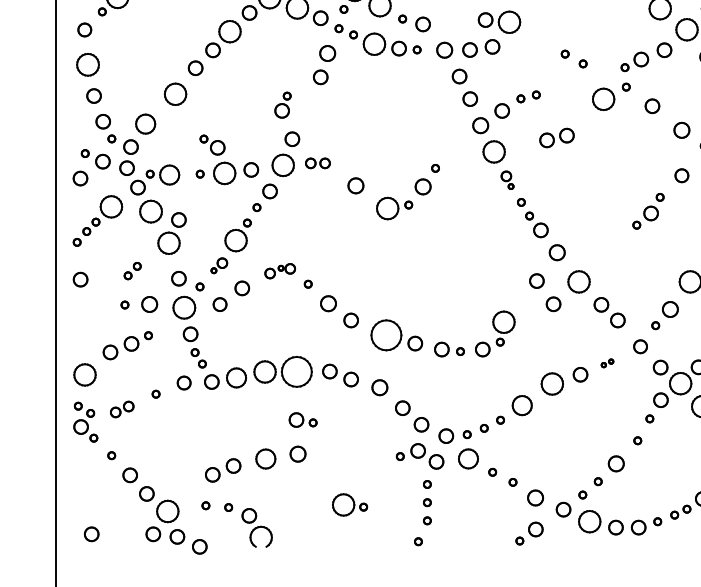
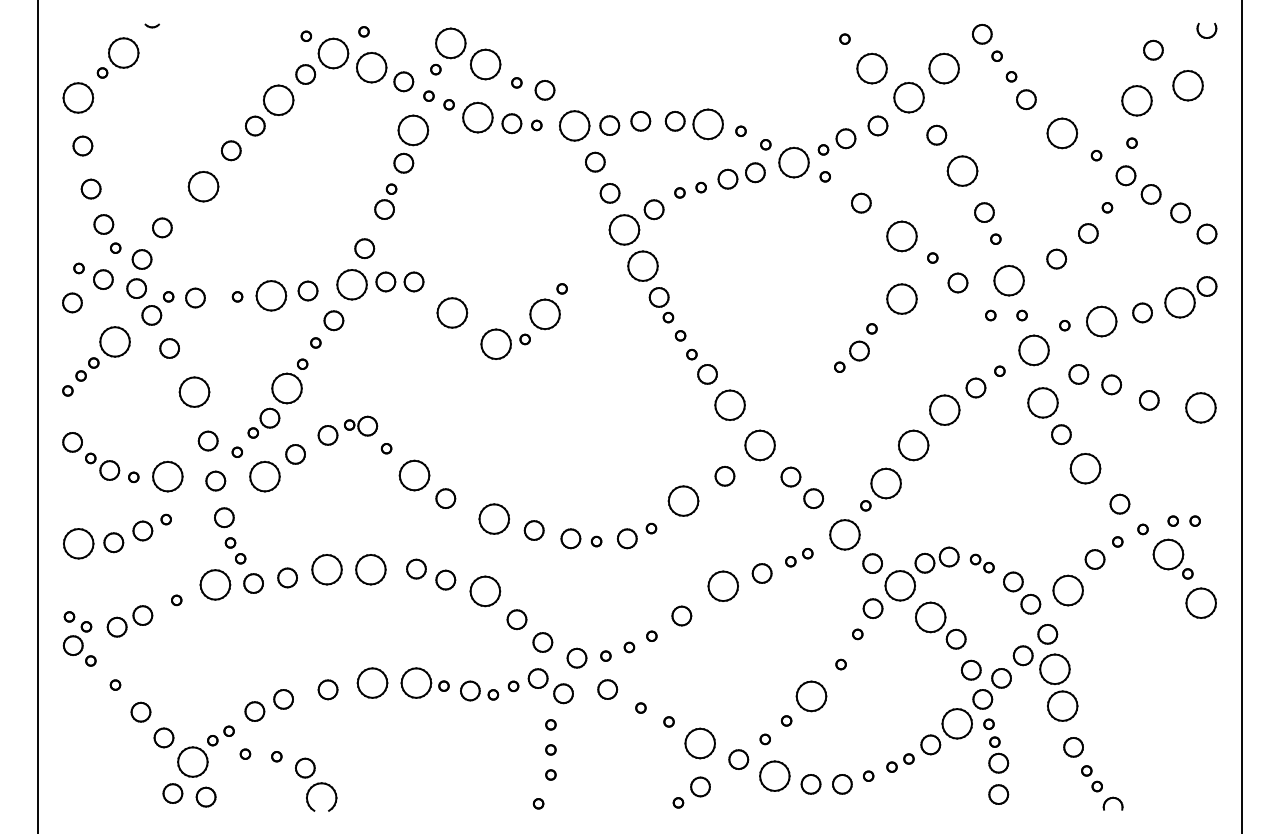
part: (498, 22) -> (693, 124), moved
part: (84, 29) -> (78, 97), size x1.67
part: (444, 49) -> (574, 125), size x1.43
part: (327, 53) -> (413, 130), size x1.43
part: (87, 64) -> (82, 145), size x0.62
part: (603, 99) -> (793, 162), moved
part: (282, 105) -> (385, 201), moved
part: (145, 123) -> (162, 227), size x0.71
part: (480, 125) -> (624, 229), size x1.43
part: (681, 130) -> (901, 236), size x1.43
part: (556, 137) -> (741, 175), moved
part: (212, 144) -> (102, 466), moved
part: (317, 163) -> (399, 281), size x1.43
part: (169, 174) -> (195, 297), size x0.71
part: (681, 175) -> (901, 298), size x1.67
part: (507, 180) -> (661, 305), size x1.43
part: (356, 185) -> (452, 312), size x1.43
part: (422, 186) -> (544, 314), size x1.43
part: (150, 211) -> (169, 348), size x0.62
part: (178, 219) -> (207, 359), removed
part: (556, 252) -> (729, 404), size x1.43
part: (219, 265) -> (263, 422), size x1.43
part: (132, 271) -> (144, 430), removed
part: (279, 271) -> (347, 430), size x1.43
part: (536, 281) -> (701, 444), removed
part: (328, 303) -> (414, 475), size x1.43
part: (149, 304) -> (167, 476), size x1.43
part: (219, 304) -> (264, 476), size x1.67
part: (184, 307) -> (215, 480), size x0.62
part: (669, 309) -> (885, 483), size x1.43
part: (503, 321) -> (683, 500), moved
part: (385, 334) -> (493, 518), size x0.71
part: (640, 346) -> (844, 534), size x1.67
part: (607, 363) -> (799, 557), size x1.67
part: (296, 371) -> (370, 569), size x0.71
part: (84, 374) -> (78, 543), moved
part: (236, 377) -> (287, 577), size x0.71
part: (184, 382) -> (215, 584), size x1.67
part: (379, 387) -> (485, 591), size x1.43
part: (522, 405) -> (681, 615), size x0.71
part: (121, 409) -> (129, 621), size x1.43
part: (303, 419) -> (479, 690), moved
part: (298, 453) -> (372, 682), size x1.43
part: (265, 458) -> (327, 689), size x0.71
part: (468, 458) -> (607, 689), size x0.71
part: (616, 463) -> (811, 696), size x1.43
part: (187, 492) -> (220, 735), added
part: (535, 497) -> (699, 743), size x1.43
part: (349, 504) -> (424, 682), moved
part: (91, 534) -> (87, 793), removed
part: (199, 546) -> (236, 810), removed

